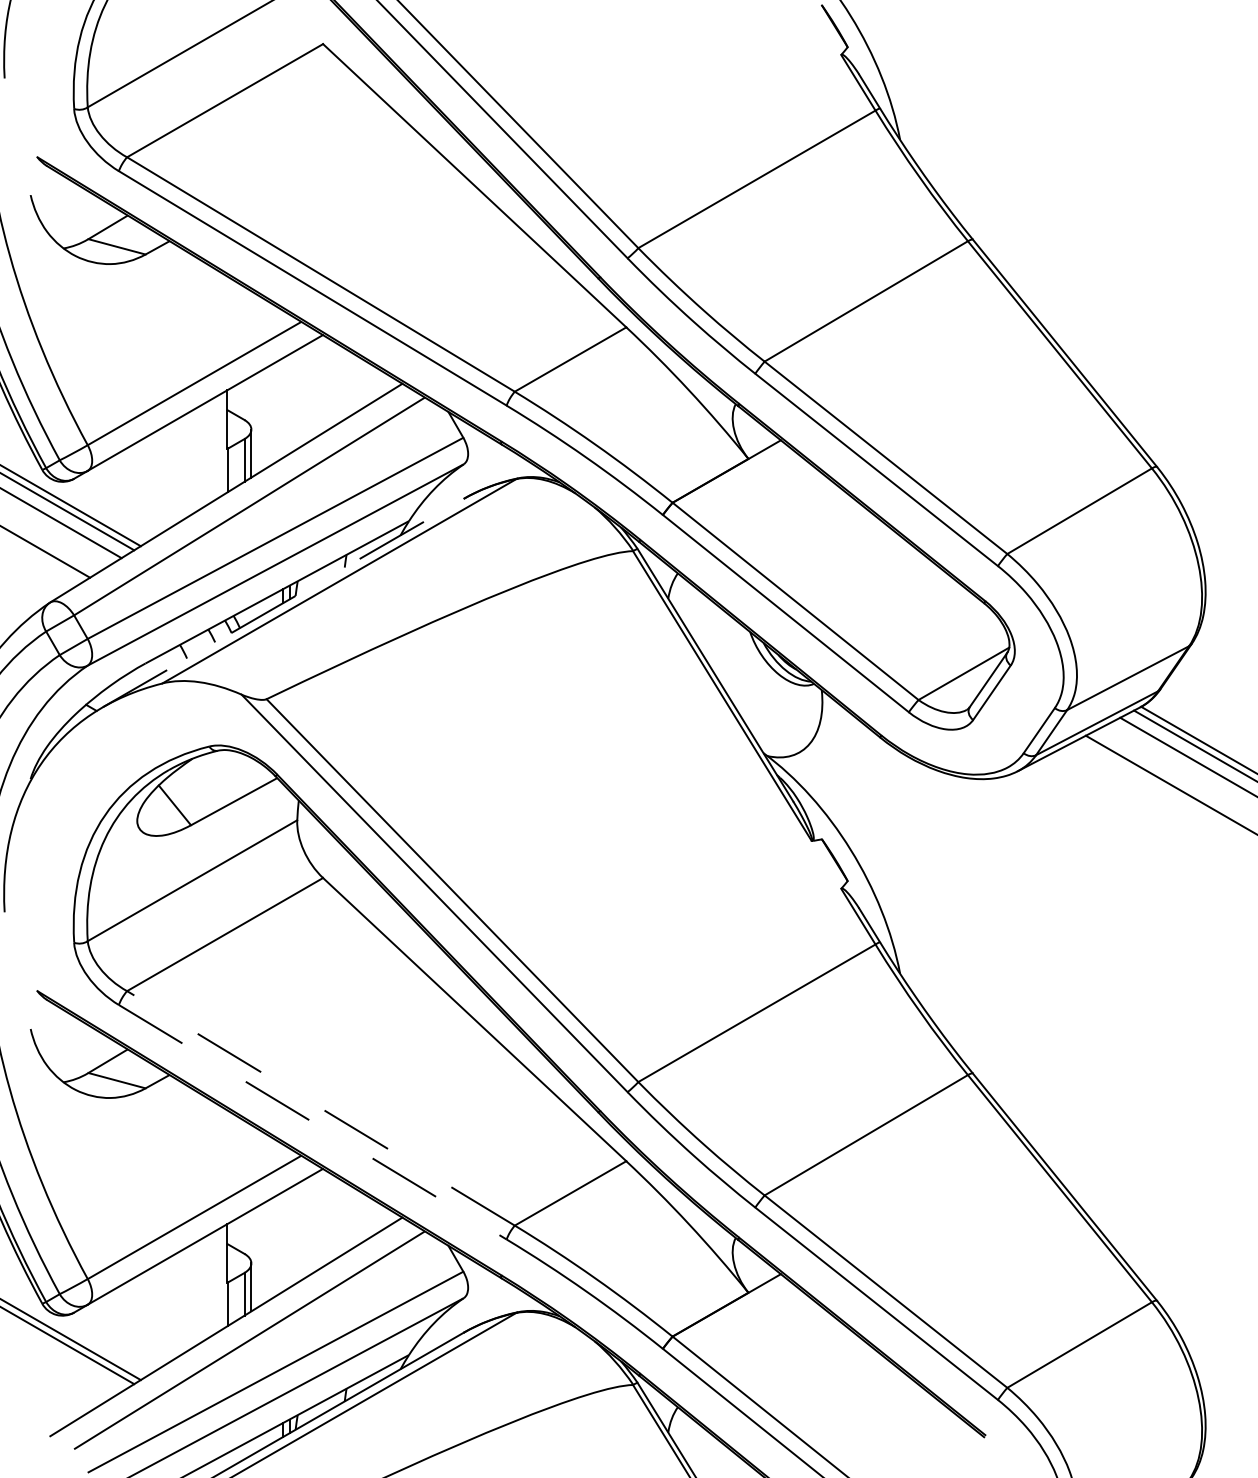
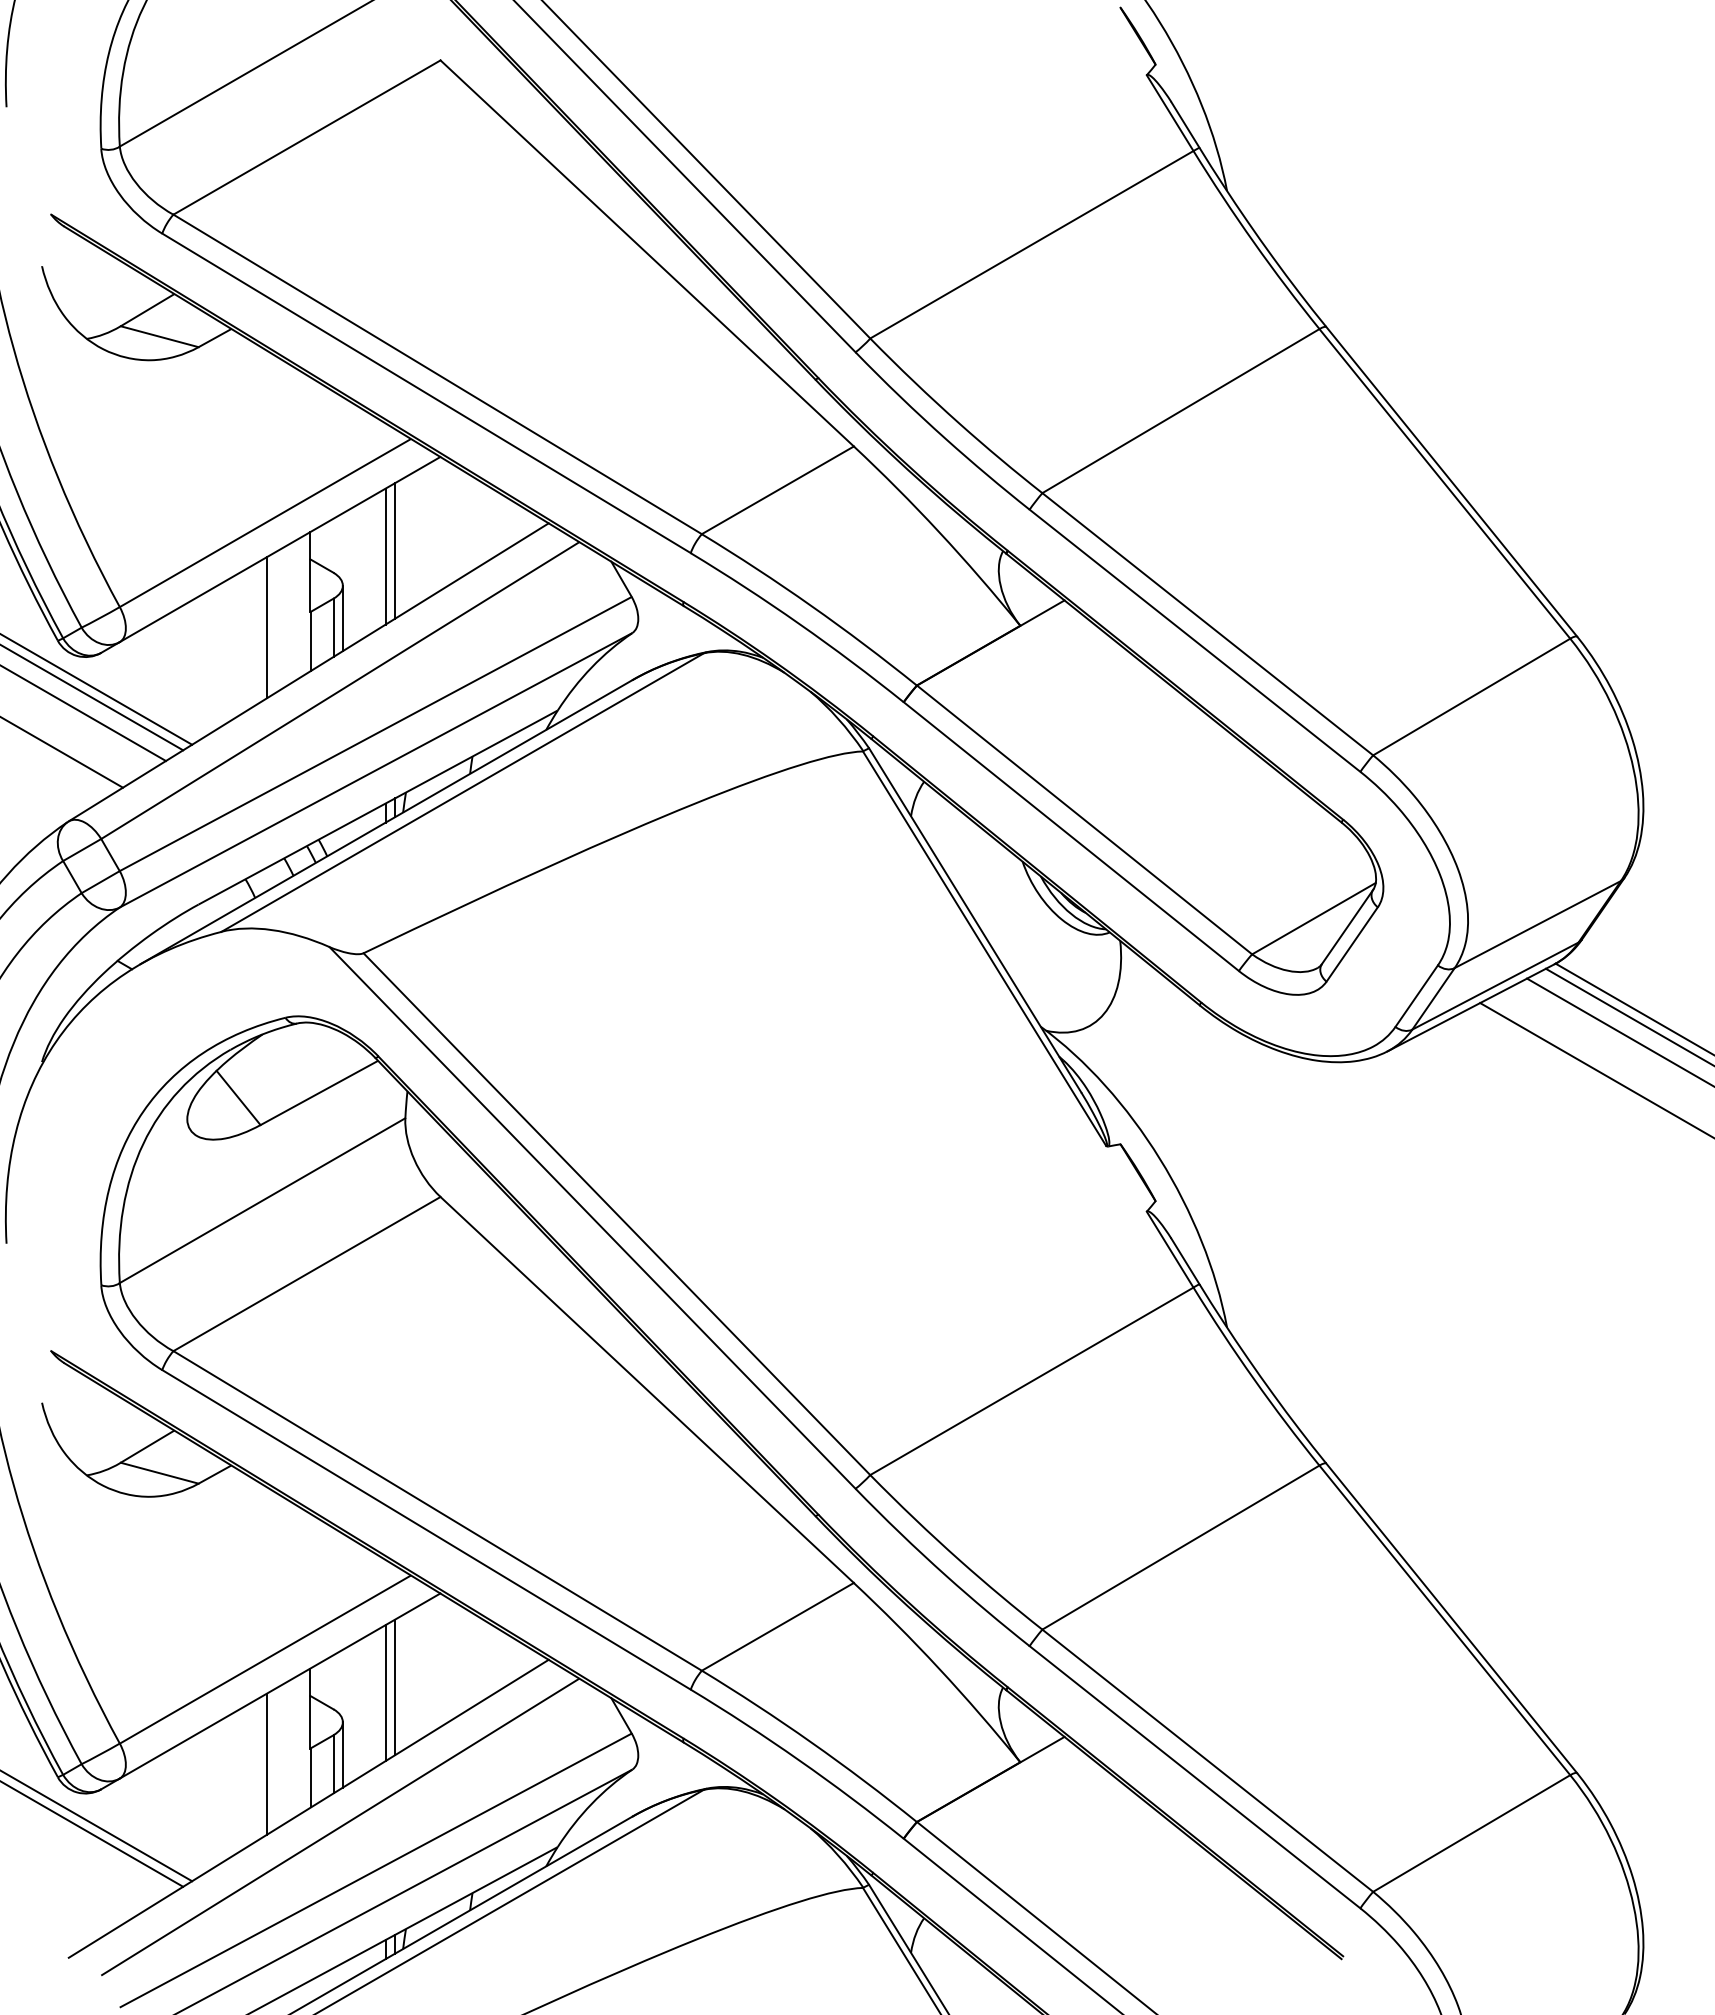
line: (289, 403) -> (394, 550), added
line: (282, 408) -> (385, 556), added
line: (195, 460) -> (266, 627), added
line: (283, 603) -> (386, 822), dashed -> solid
line: (320, 1108) -> (437, 1510), dashed -> solid
line: (312, 1121) -> (426, 1529), dashed -> solid
line: (289, 1237) -> (394, 1687), added
line: (282, 1242) -> (385, 1693), added
line: (195, 1293) -> (266, 1763), added

